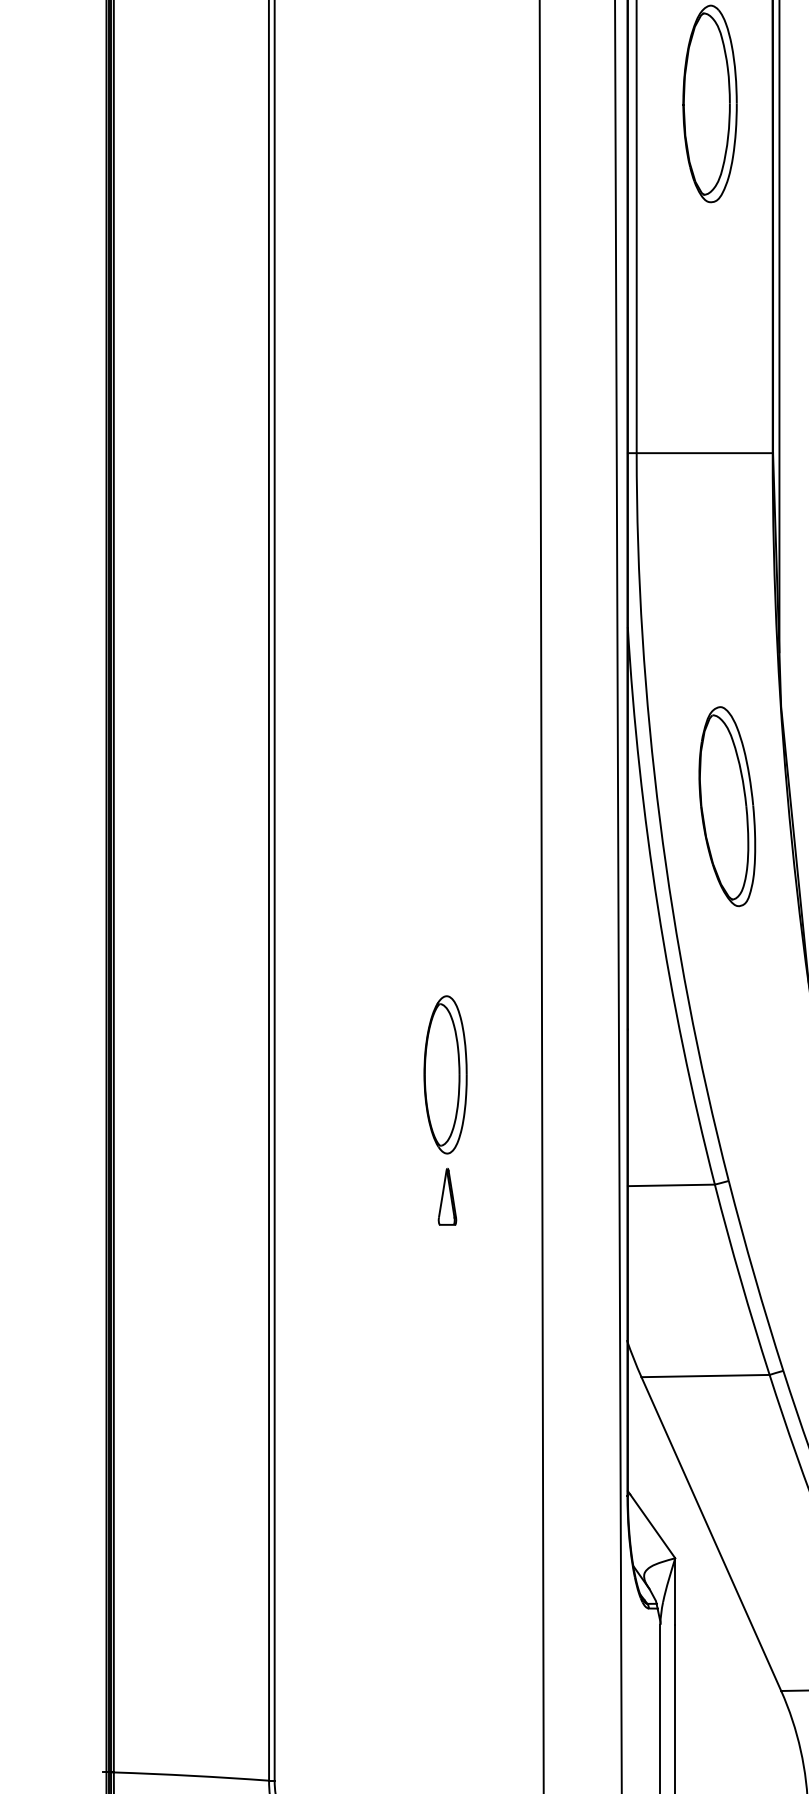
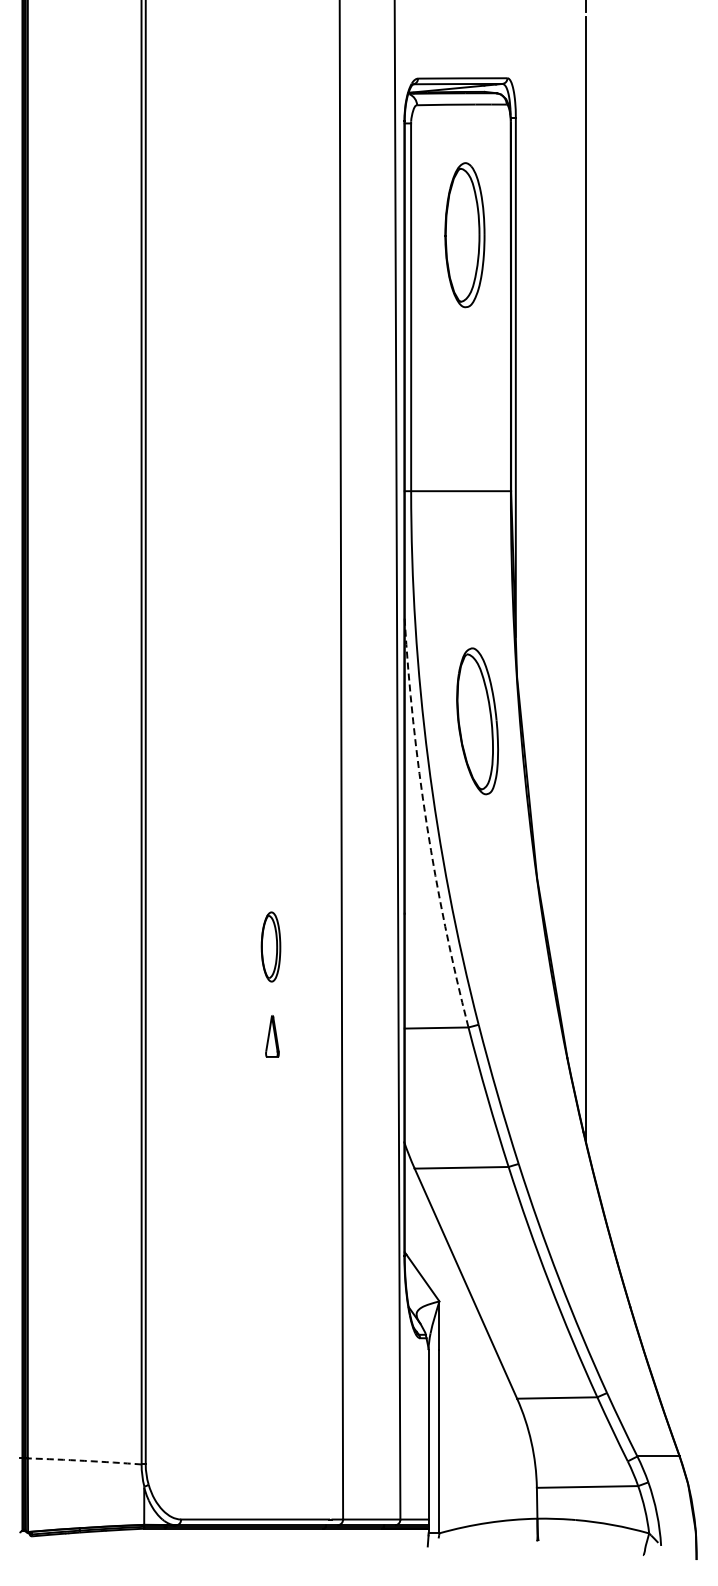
part: (727, 806) -> (477, 721), moved
arc: (657, 907) -> (426, 824), solid -> dashed
part: (444, 1074) -> (270, 946), size x0.6
arc: (191, 1775) -> (84, 1460), solid -> dashed

